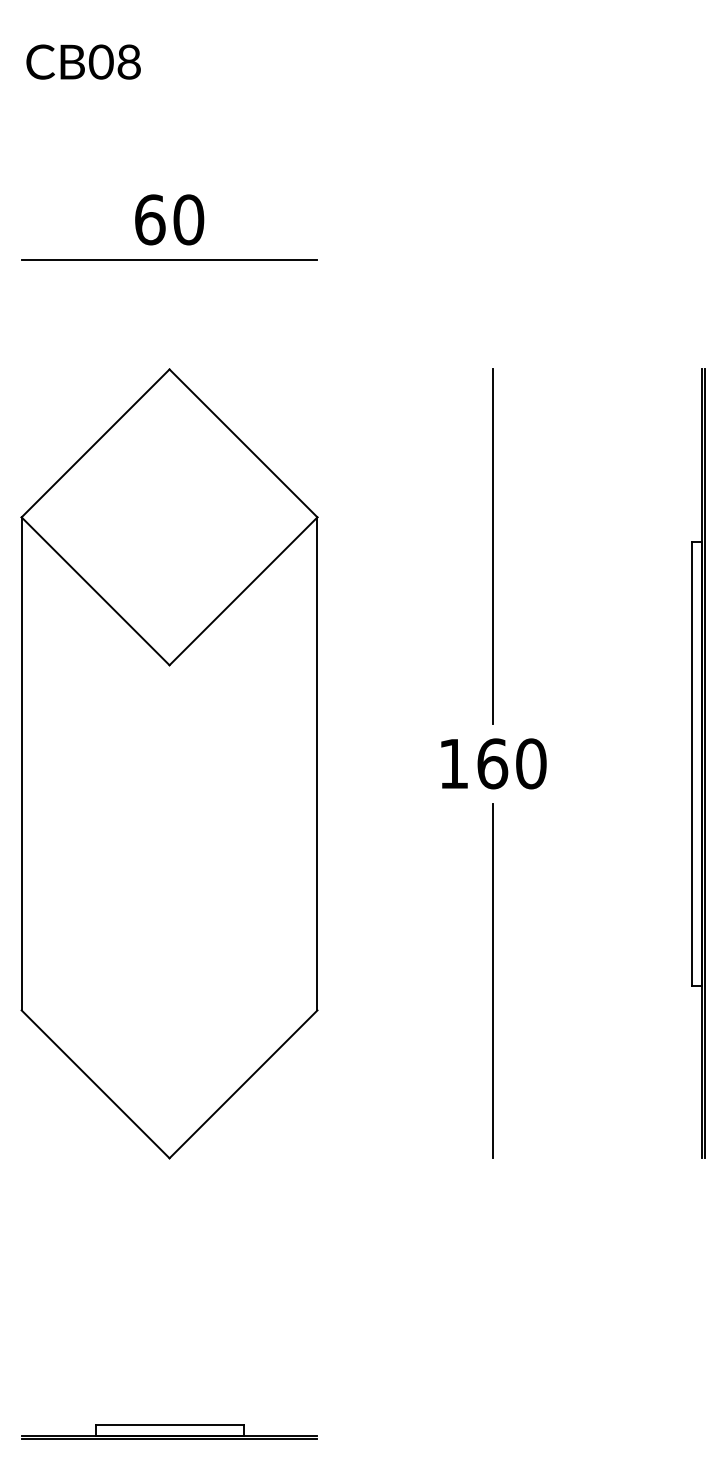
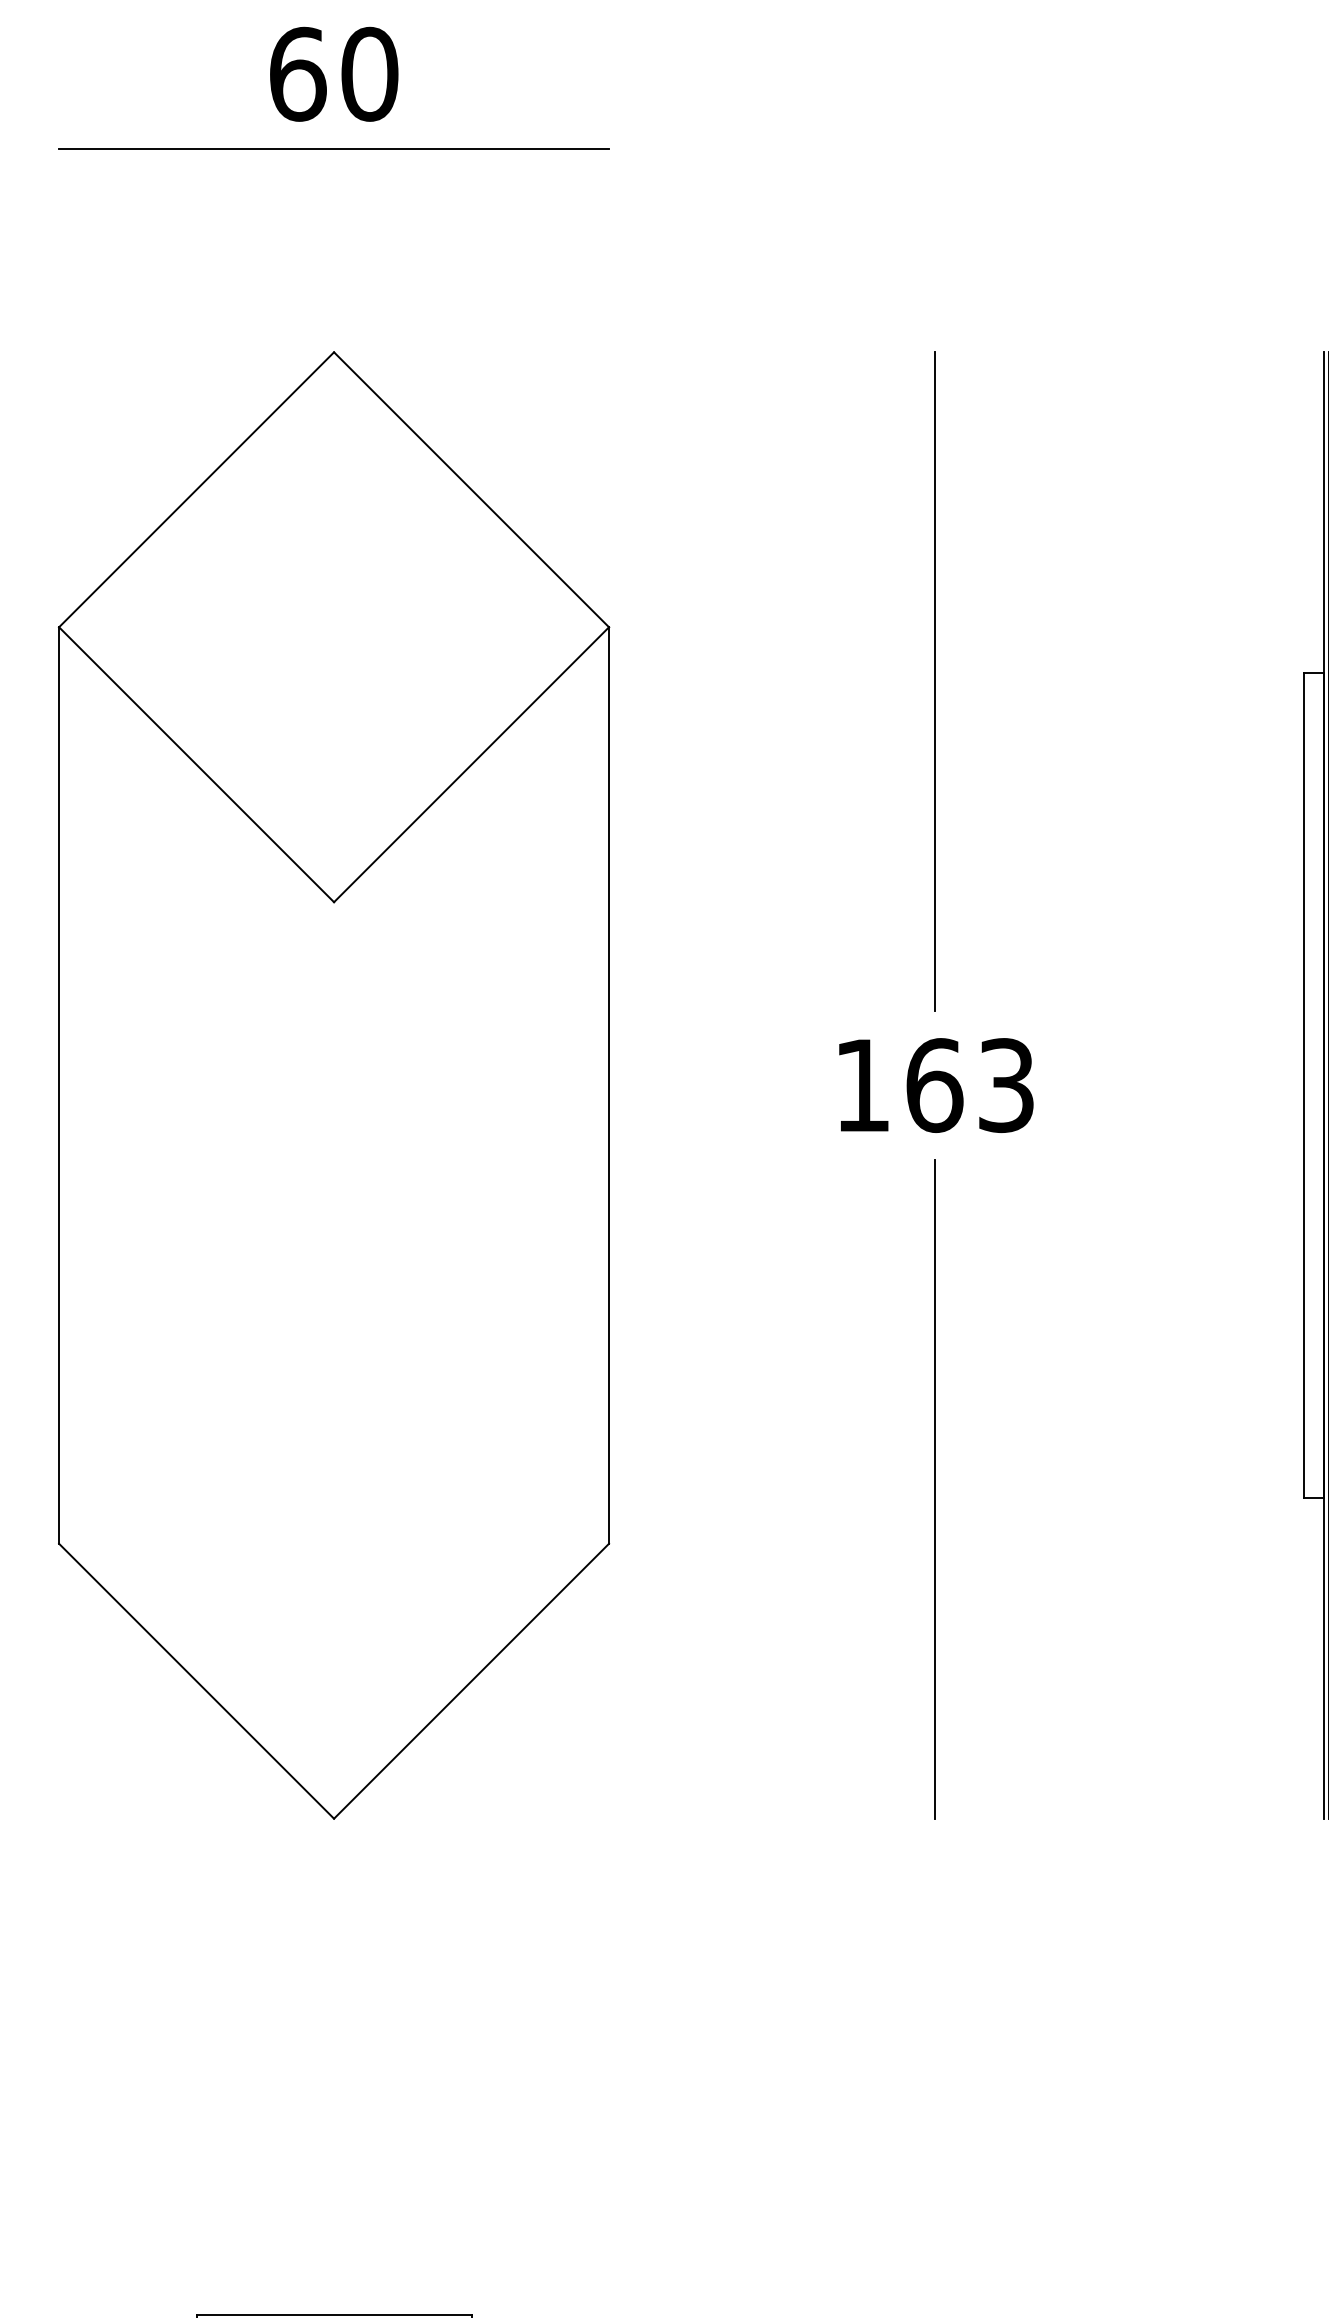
text: (531, 763) -> (1006, 1084), 160 -> 163

